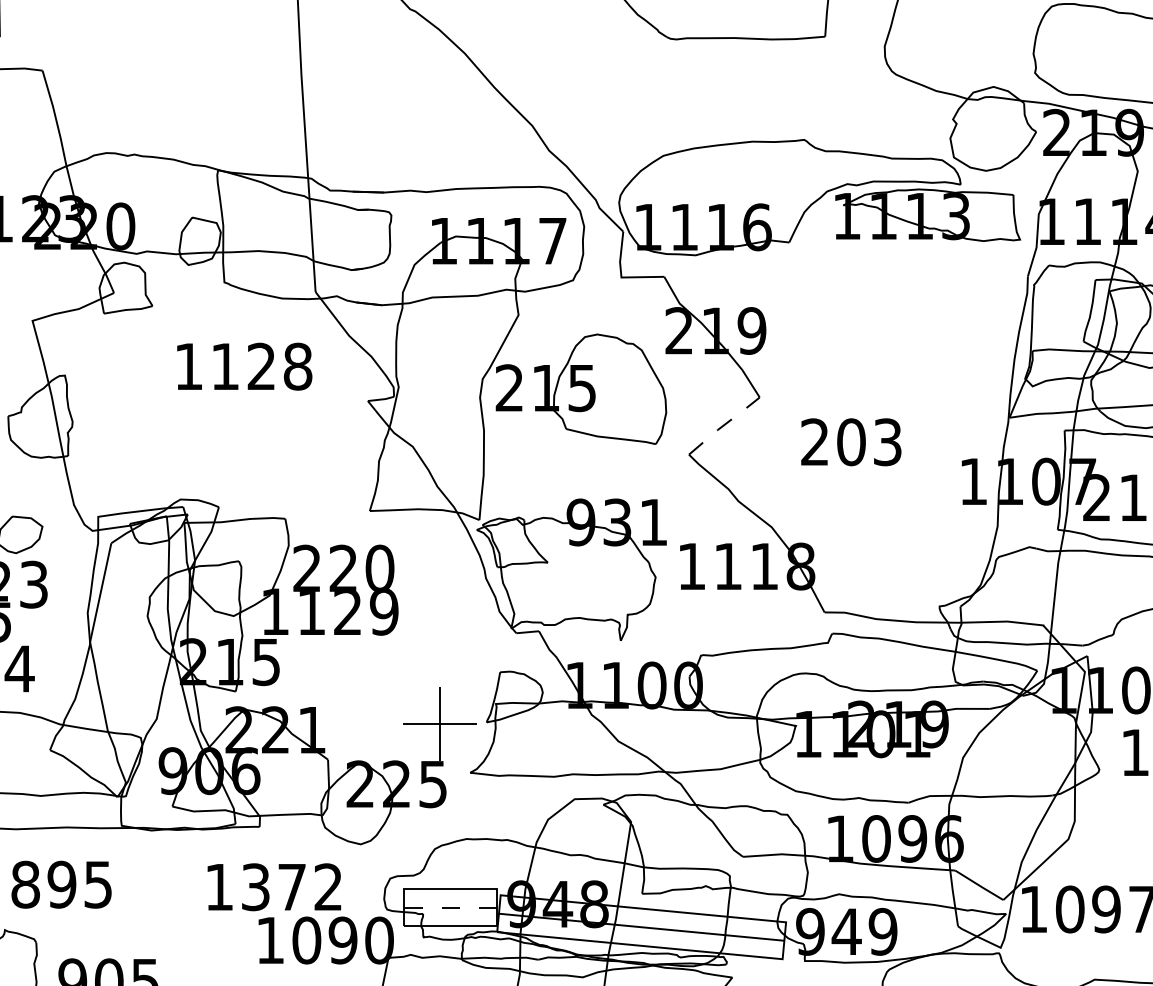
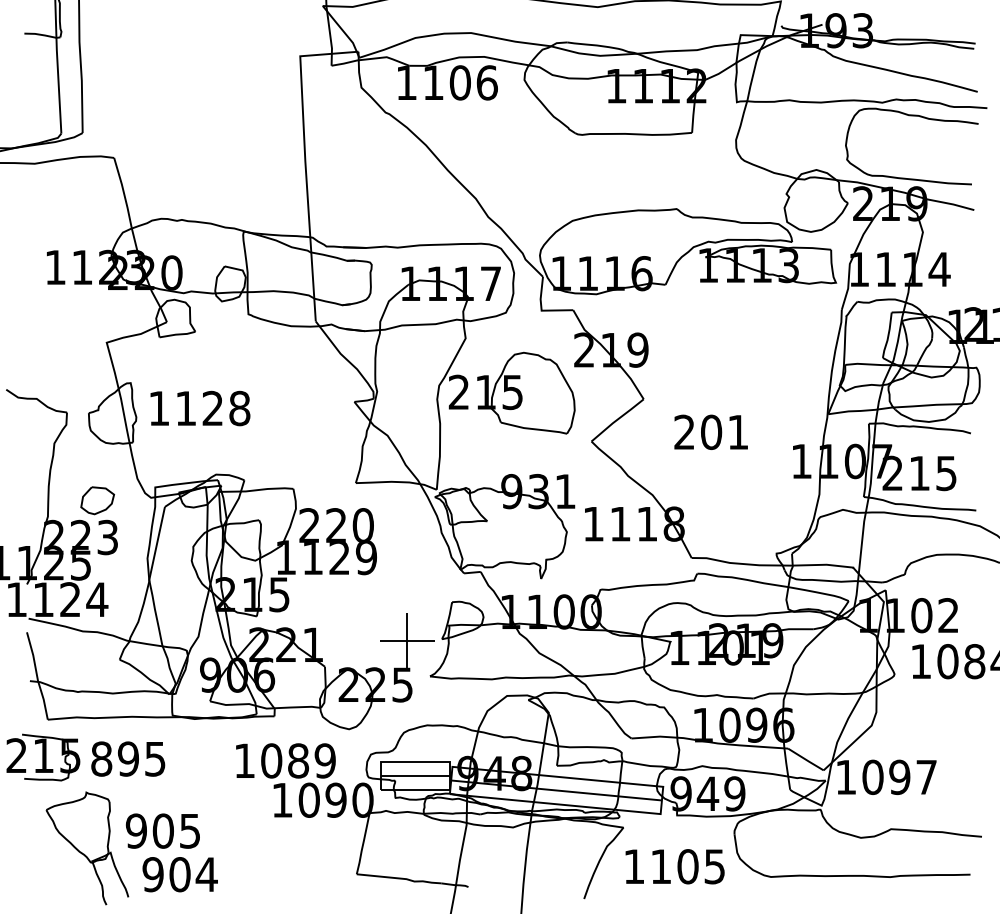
text: (244, 366) -> (200, 408), moved
line: (724, 424) -> (617, 419), dashed -> solid
text: (888, 442) -> (738, 432), 203 -> 201
text: (292, 886) -> (298, 760), 1372 -> 1089
line: (450, 906) -> (415, 775), dashed -> solid

